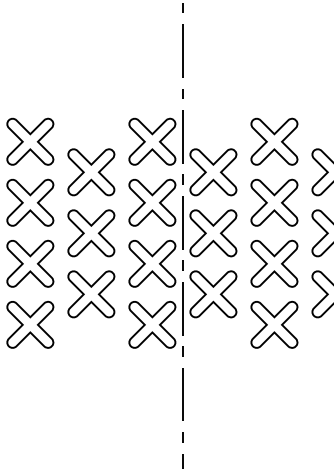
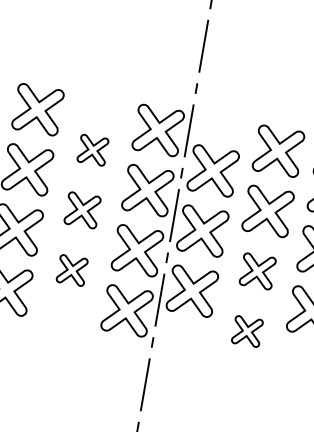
part: (91, 172) -> (93, 150), size x0.6
part: (91, 233) -> (82, 210), size x0.7
part: (274, 263) -> (257, 271), size x0.7
part: (91, 294) -> (72, 270), size x0.6
part: (274, 324) -> (247, 331), size x0.6

